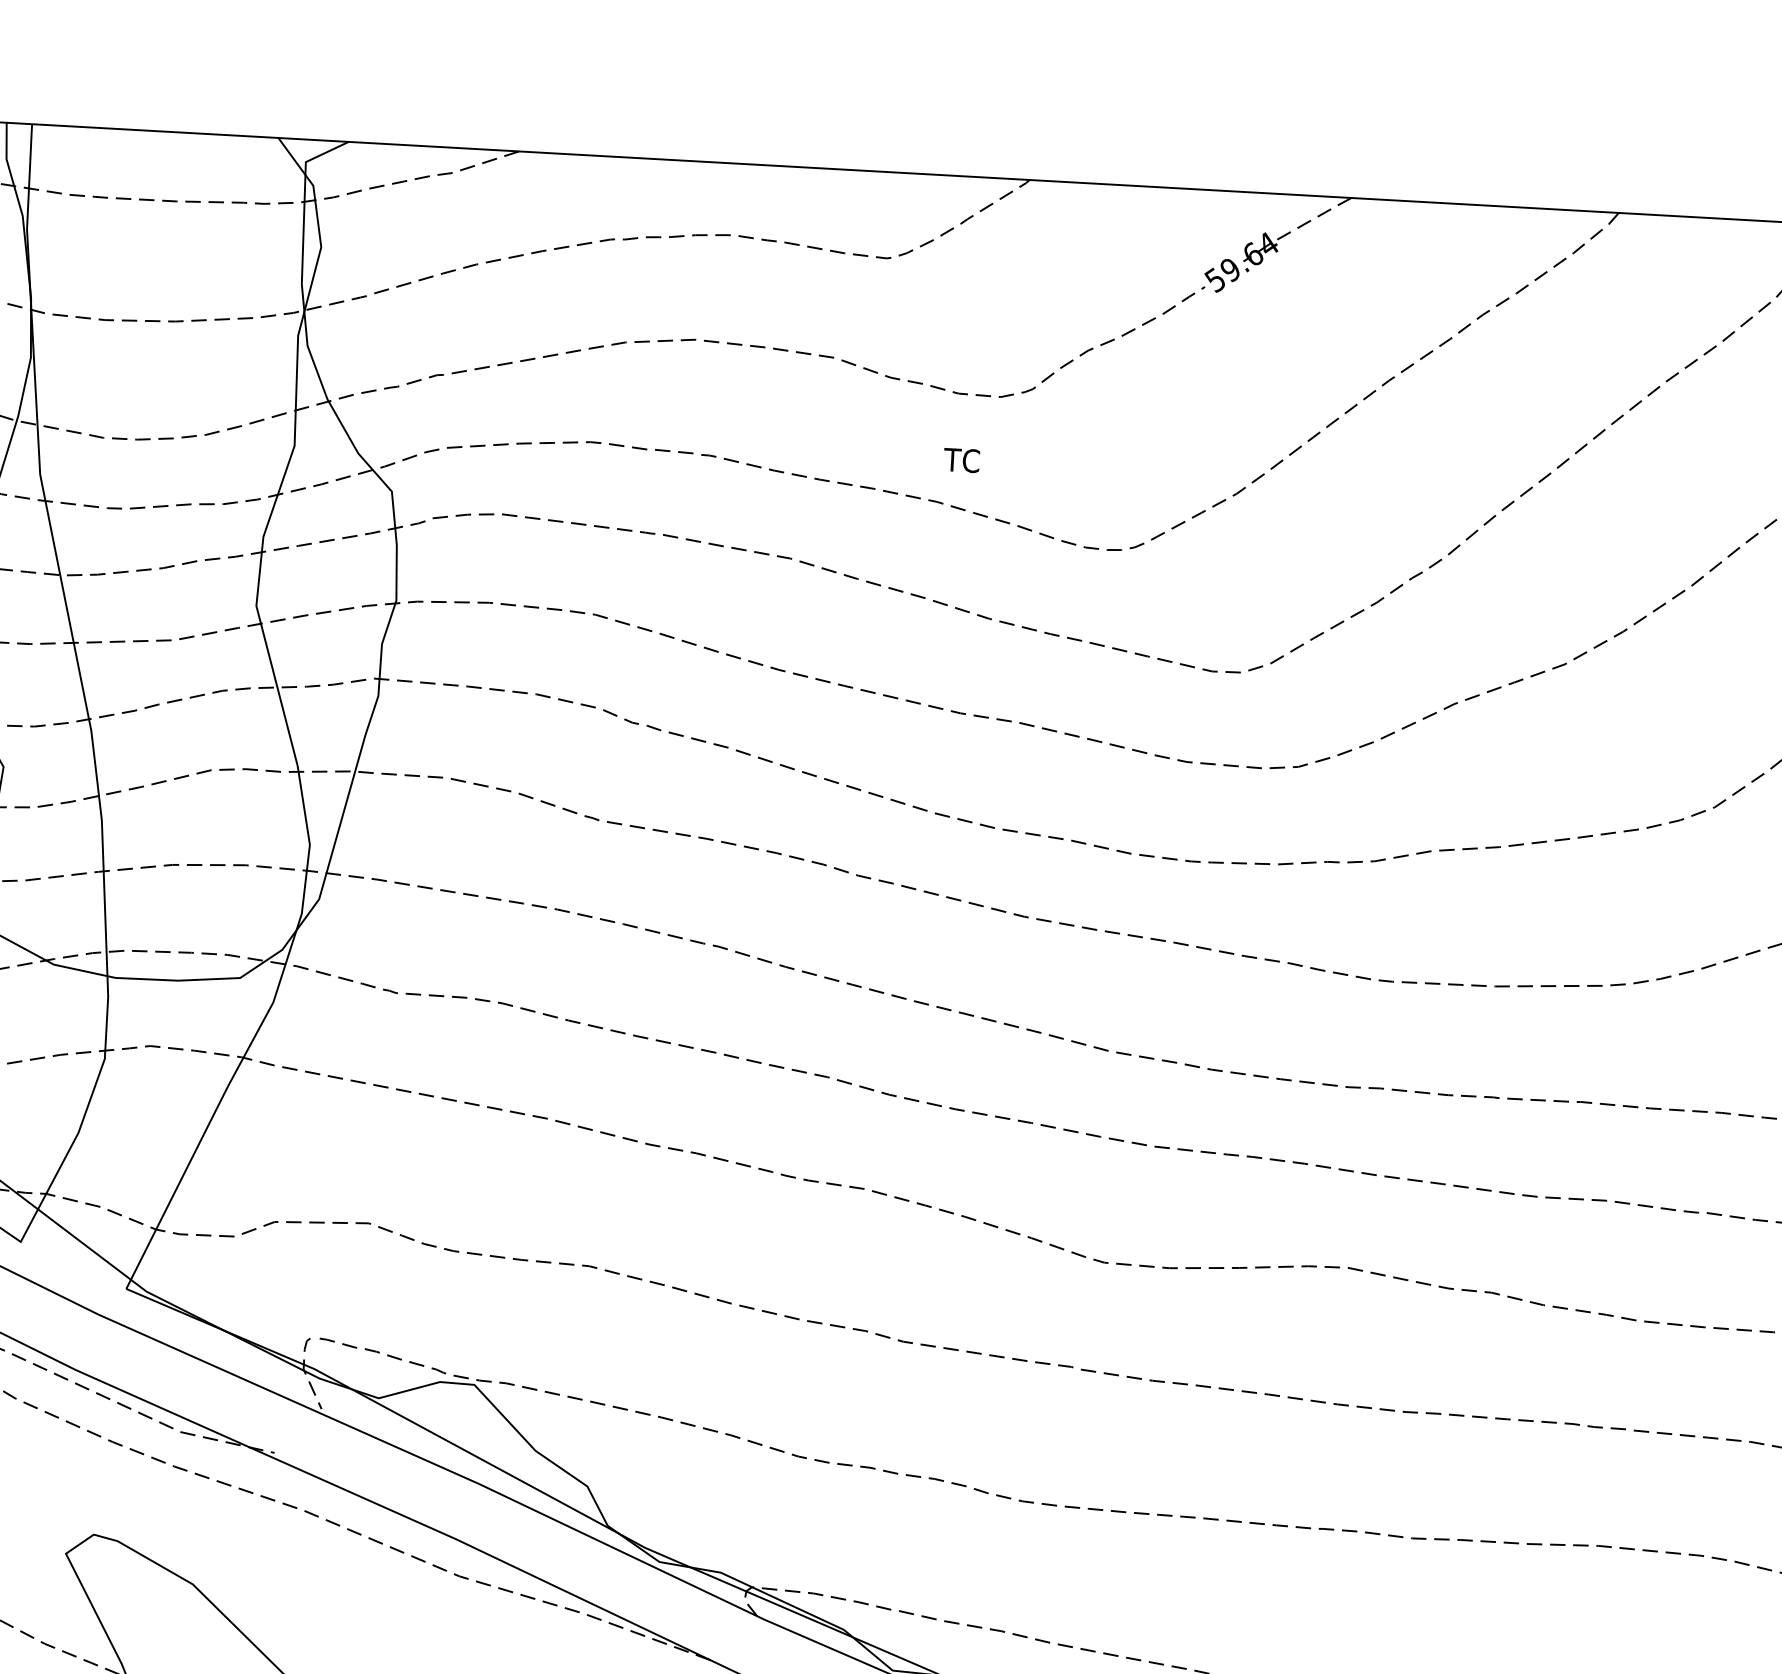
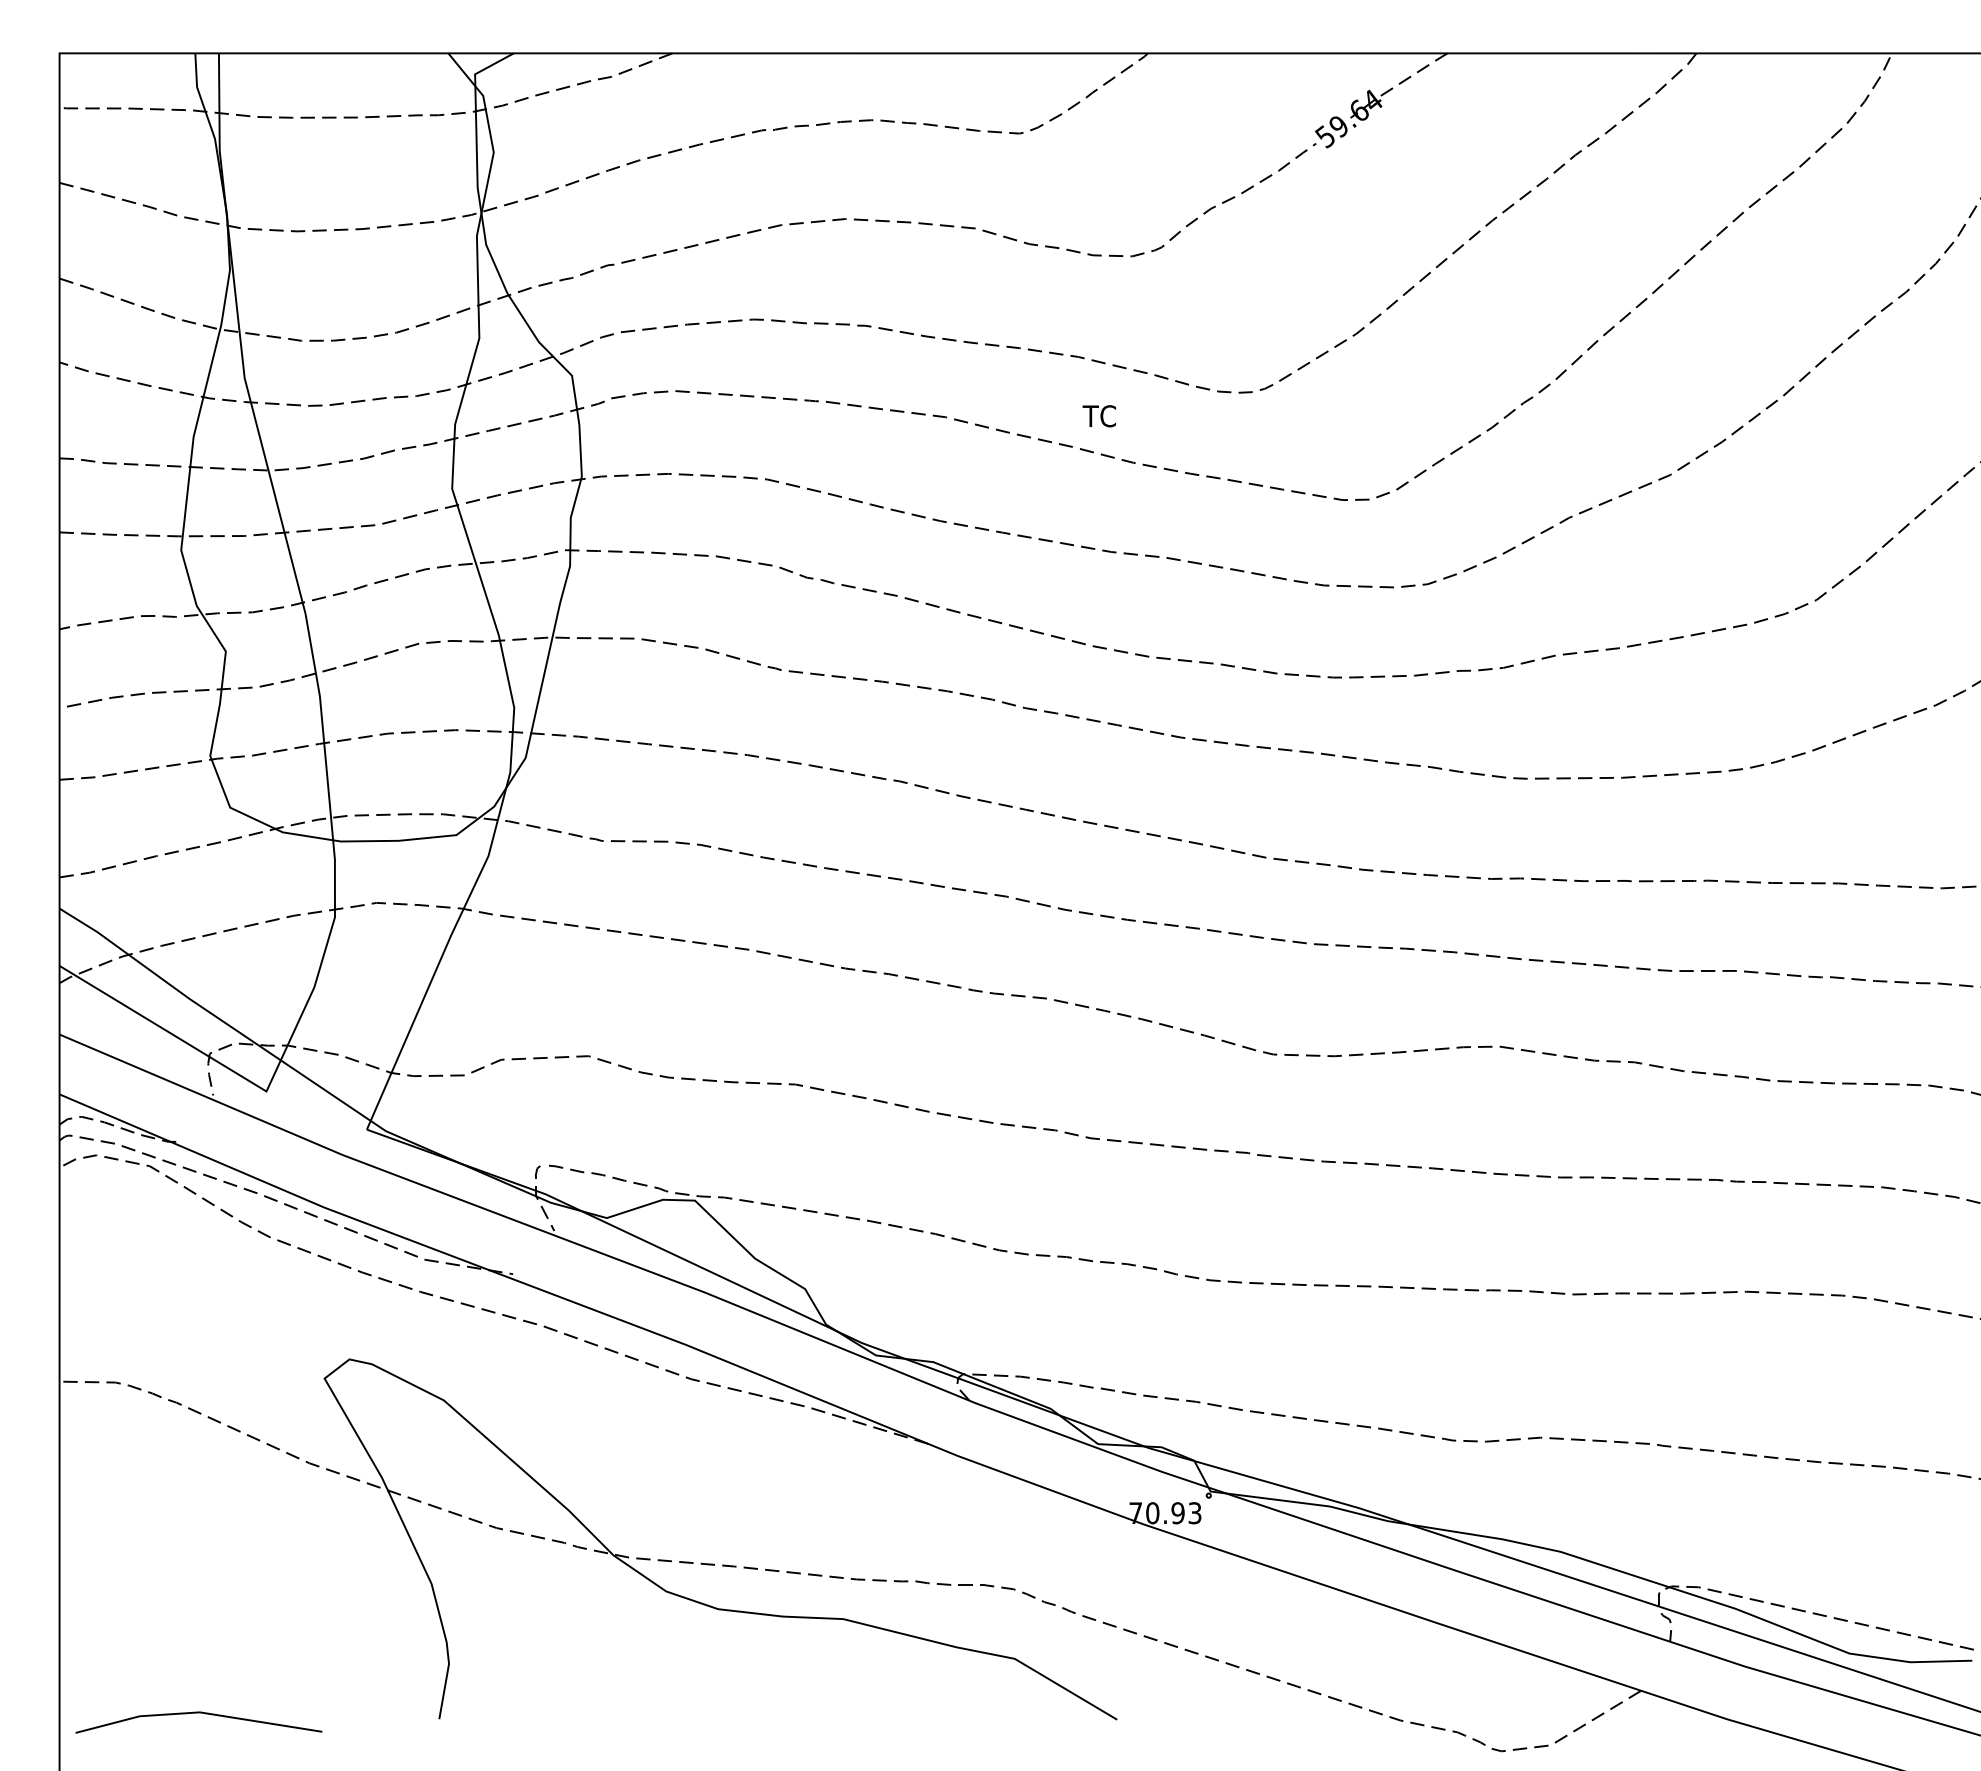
text: (960, 460) -> (1098, 416), moved

